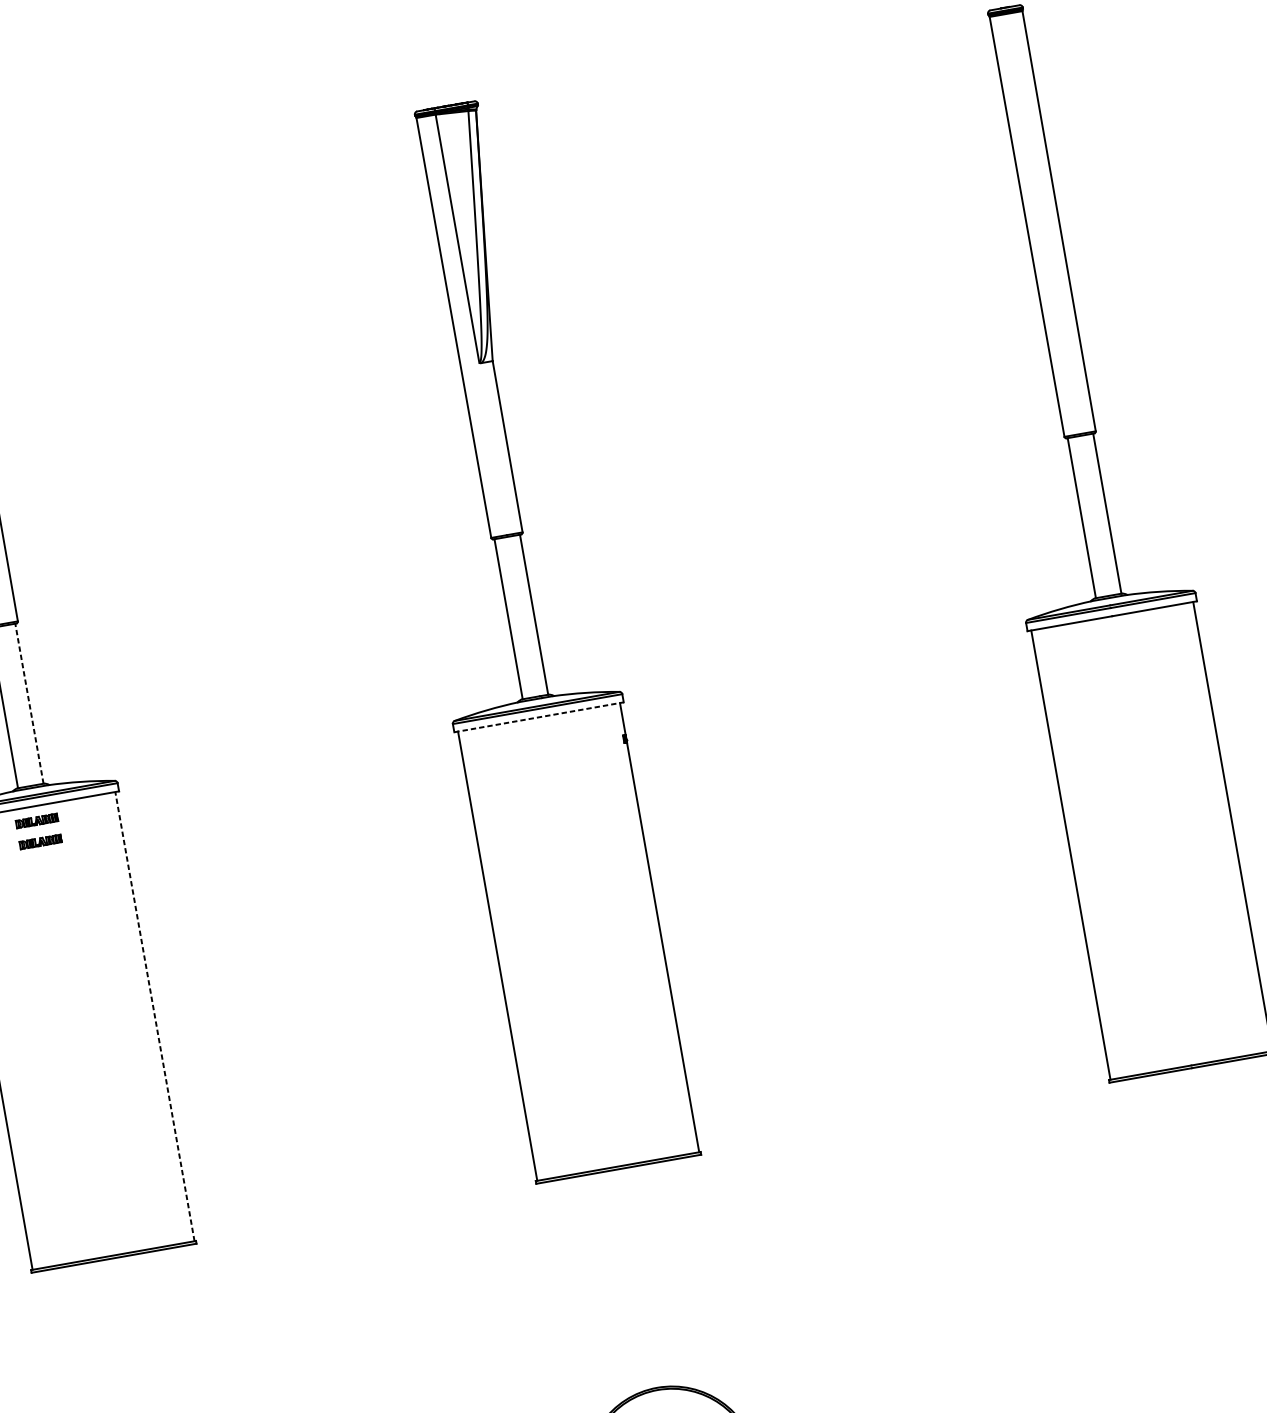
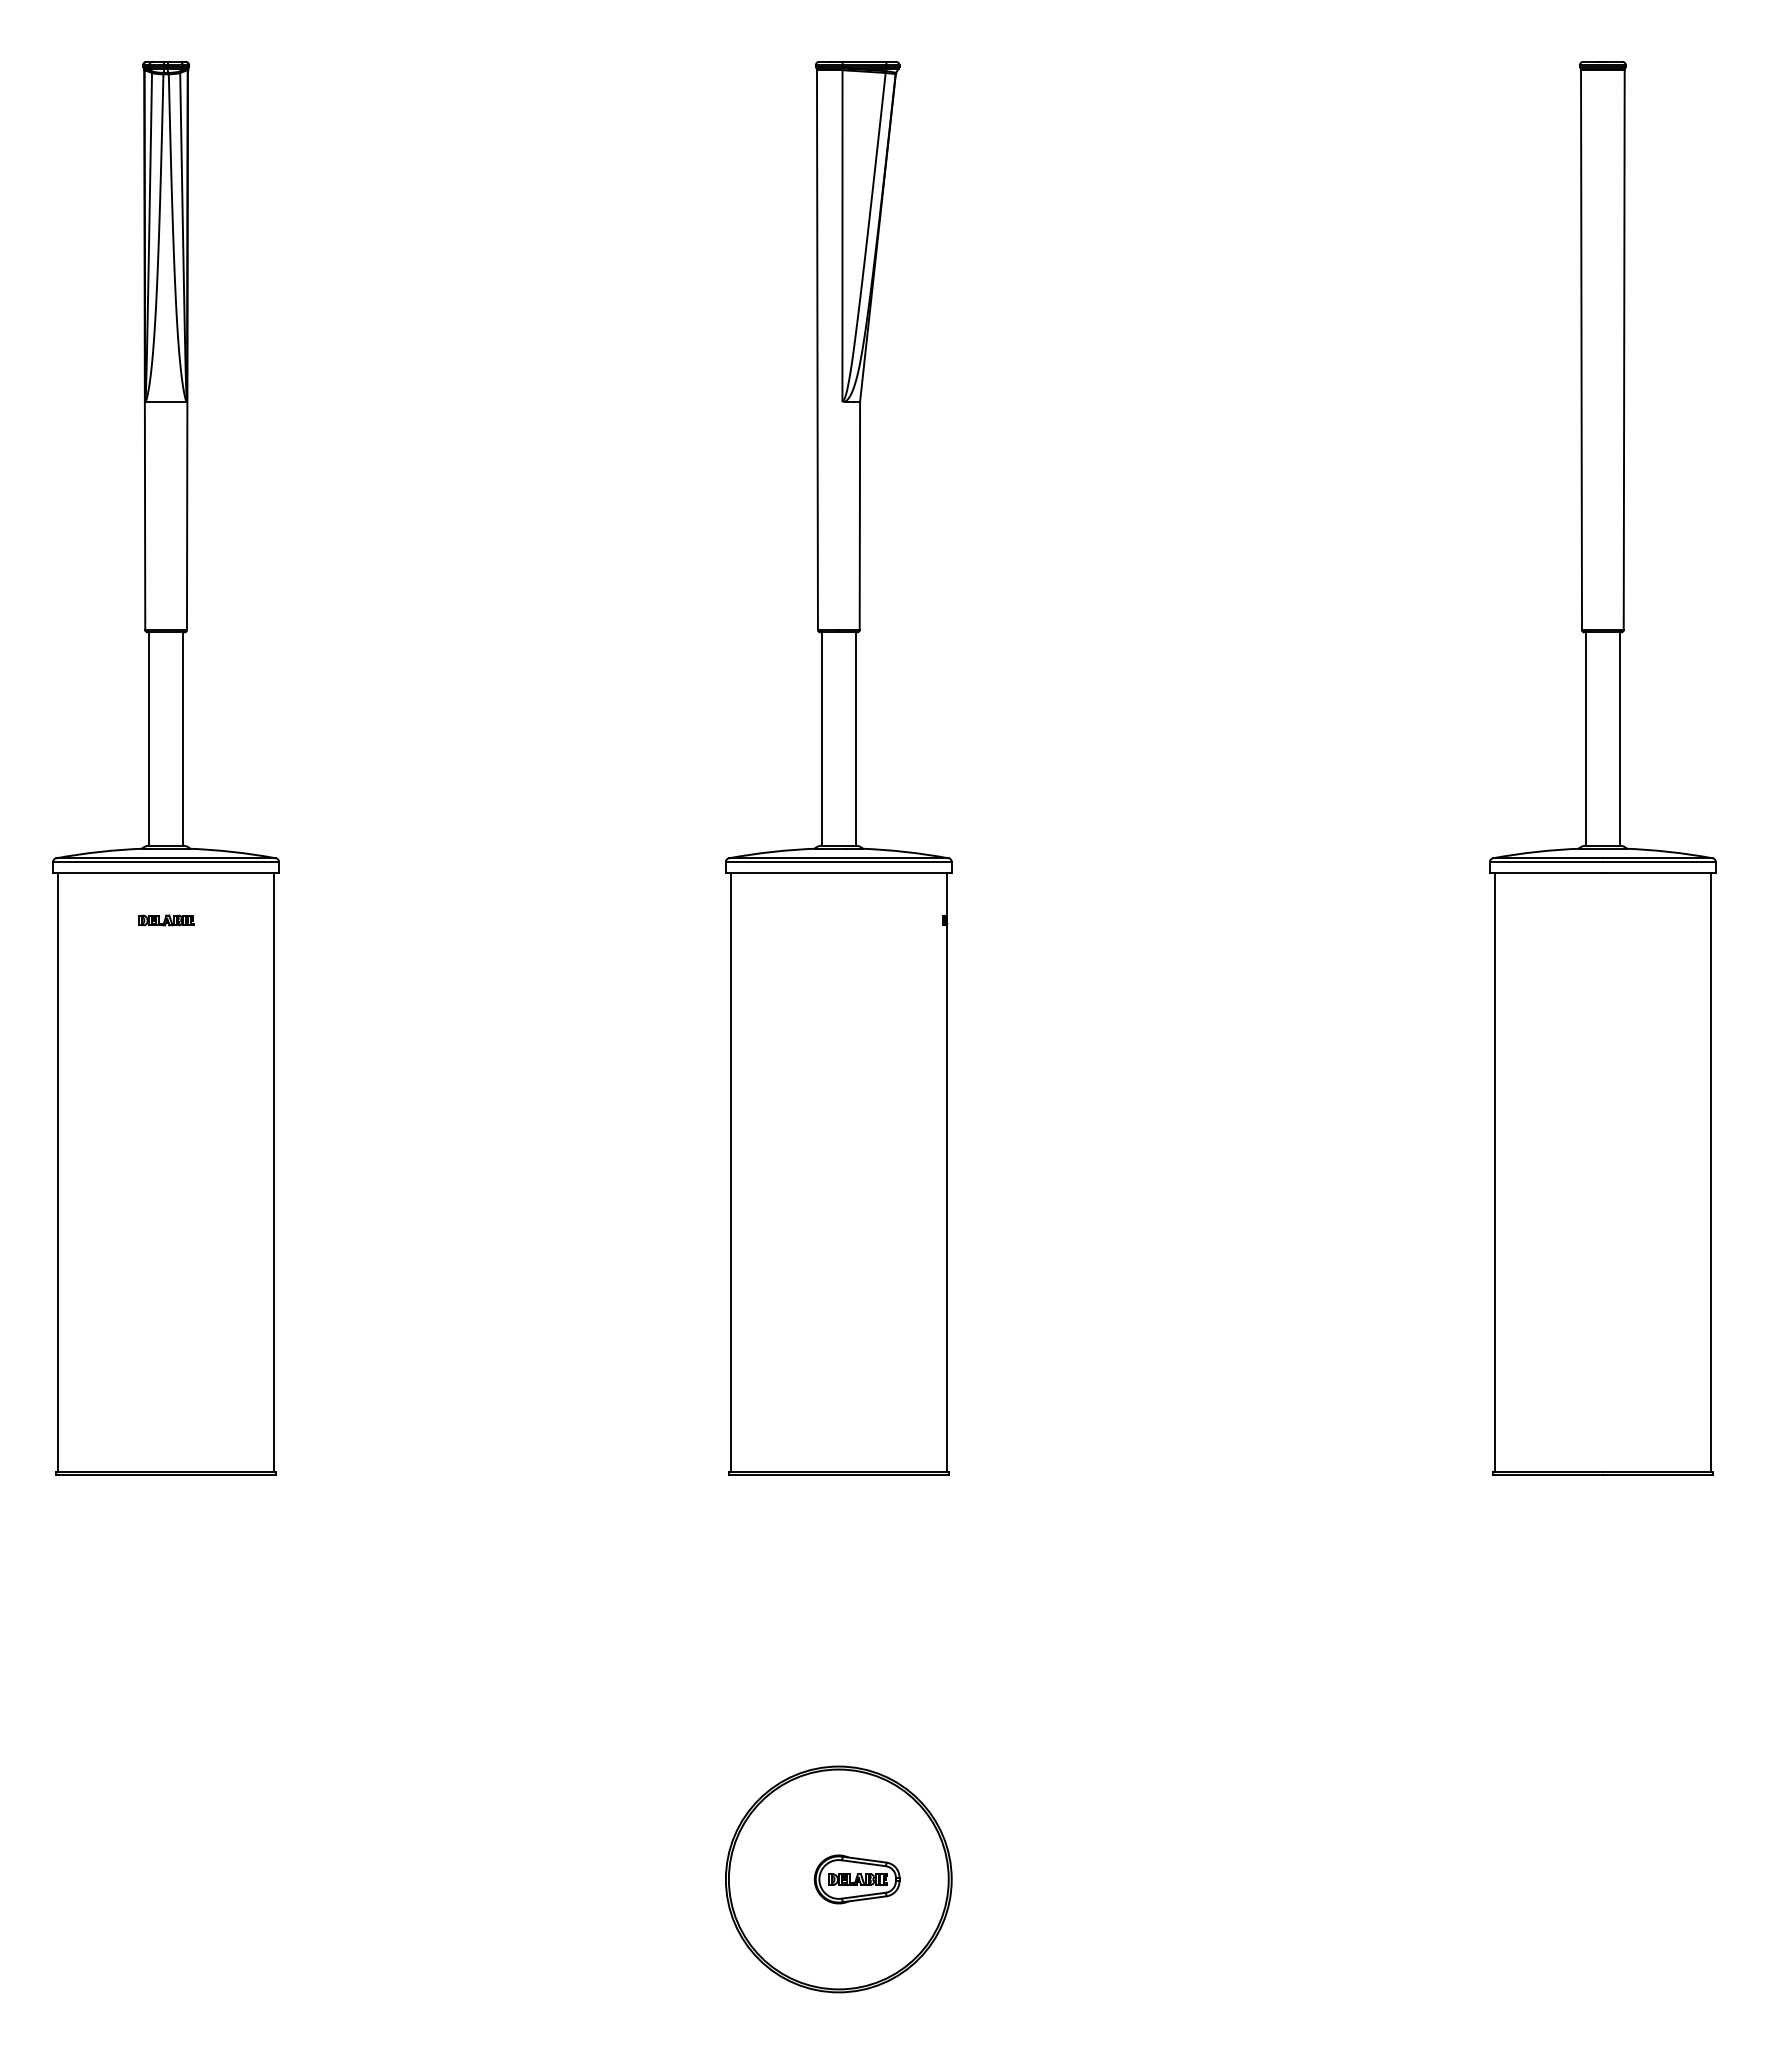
line: (29, 703) -> (183, 739), dashed -> solid
line: (538, 717) -> (838, 872), dashed -> solid
part: (37, 821) -> (166, 892), removed
line: (155, 1016) -> (274, 1171), dashed -> solid

